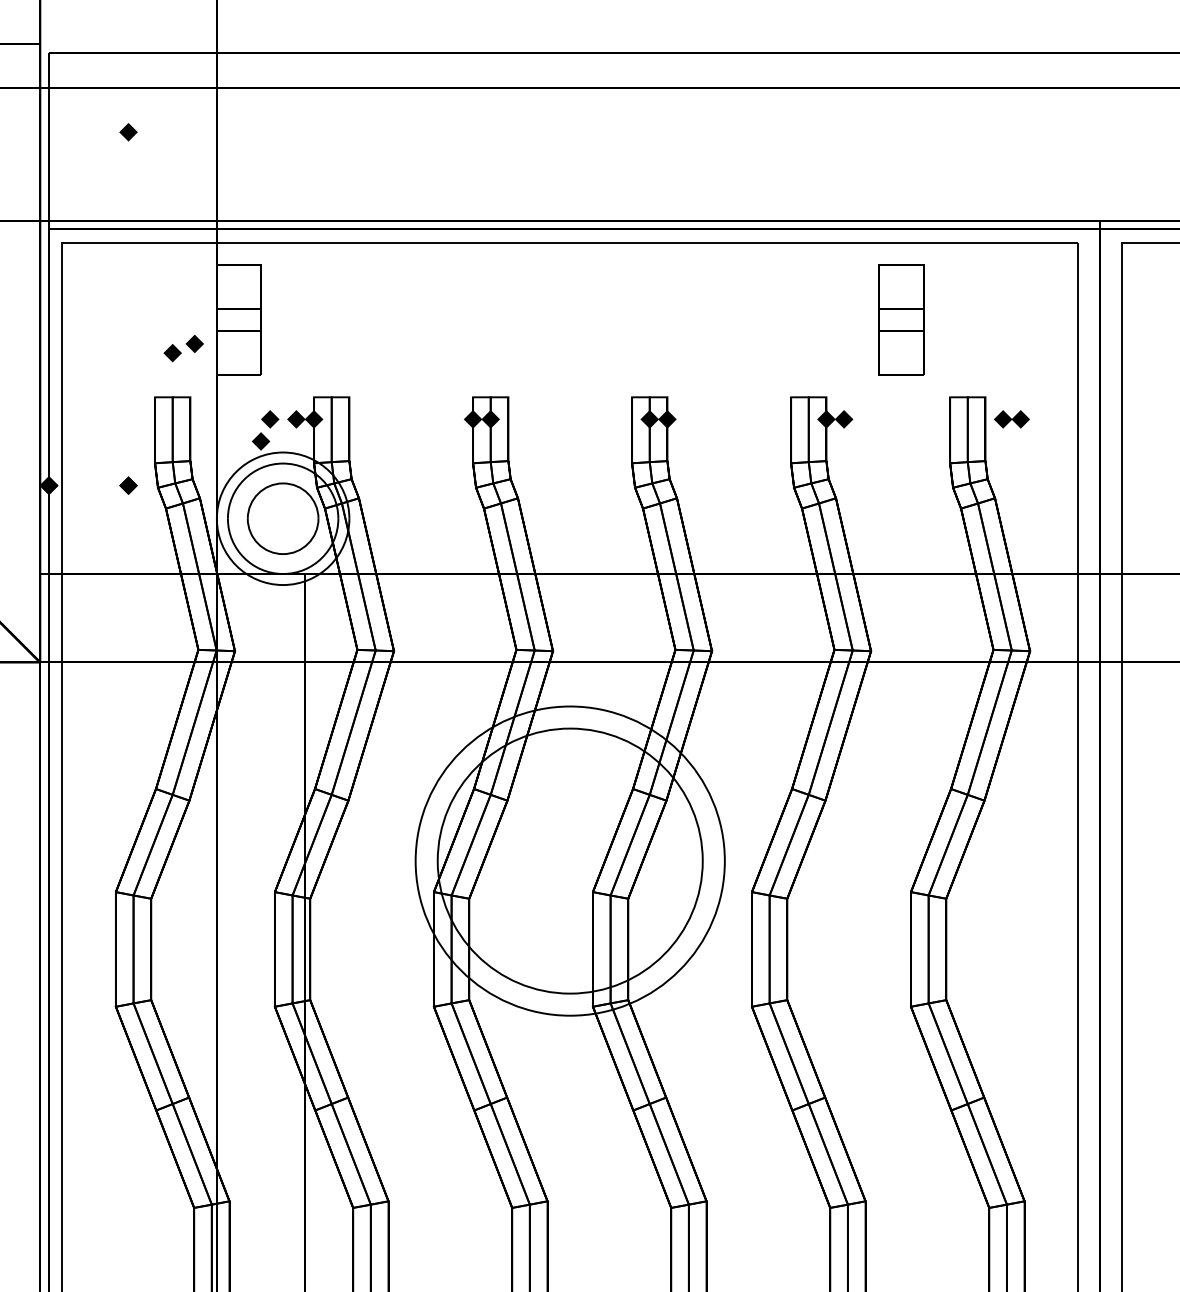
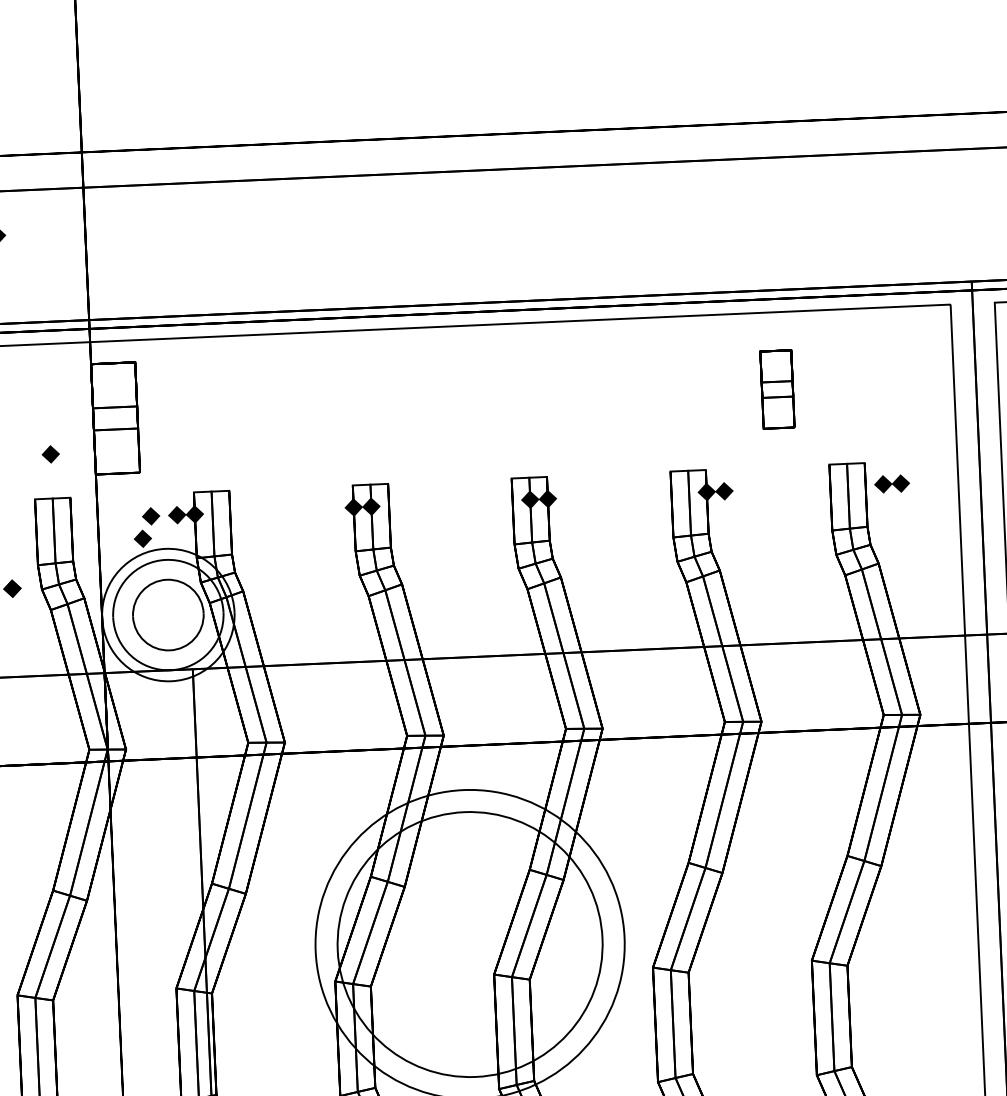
part: (901, 319) -> (777, 389), size x0.7
part: (194, 343) -> (72, 443), removed

